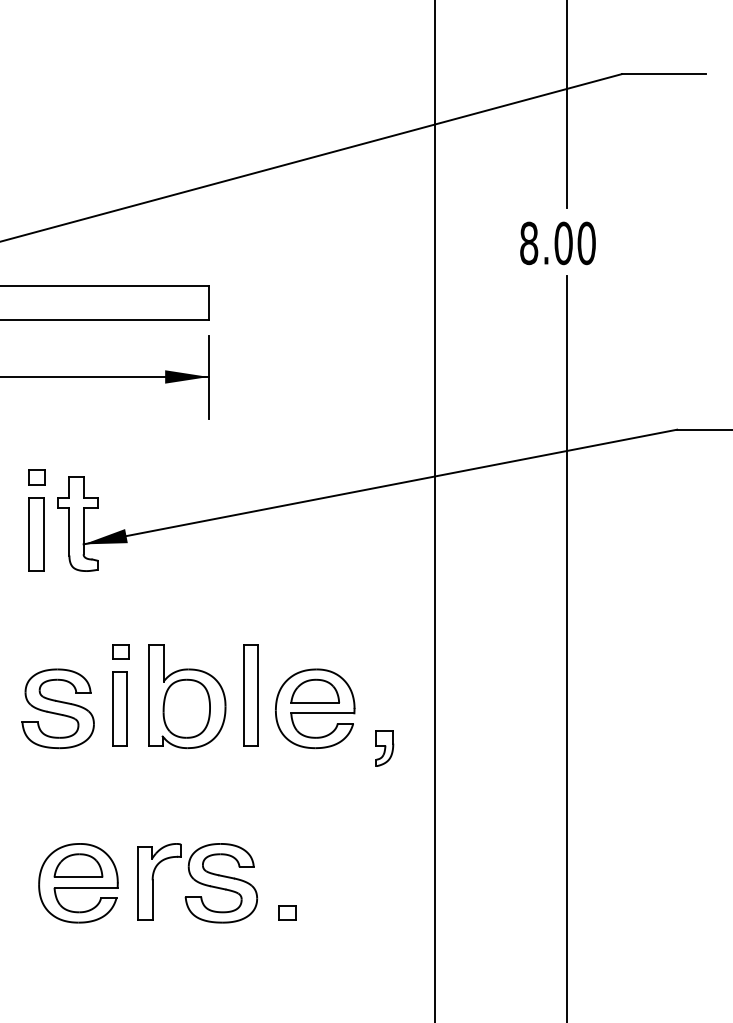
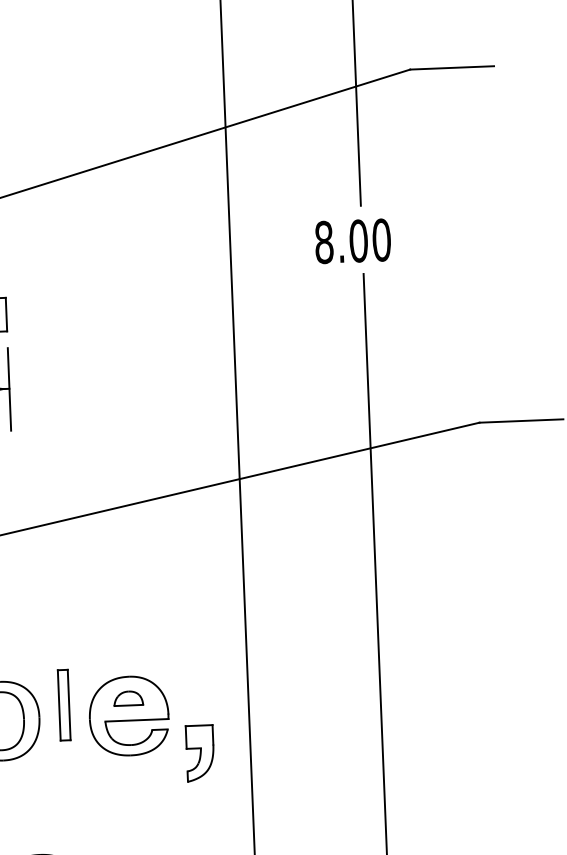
part: (315, 690) -> (128, 697), size x0.6
part: (250, 695) -> (63, 705), size x0.7
part: (384, 748) -> (199, 752), size x1.6

